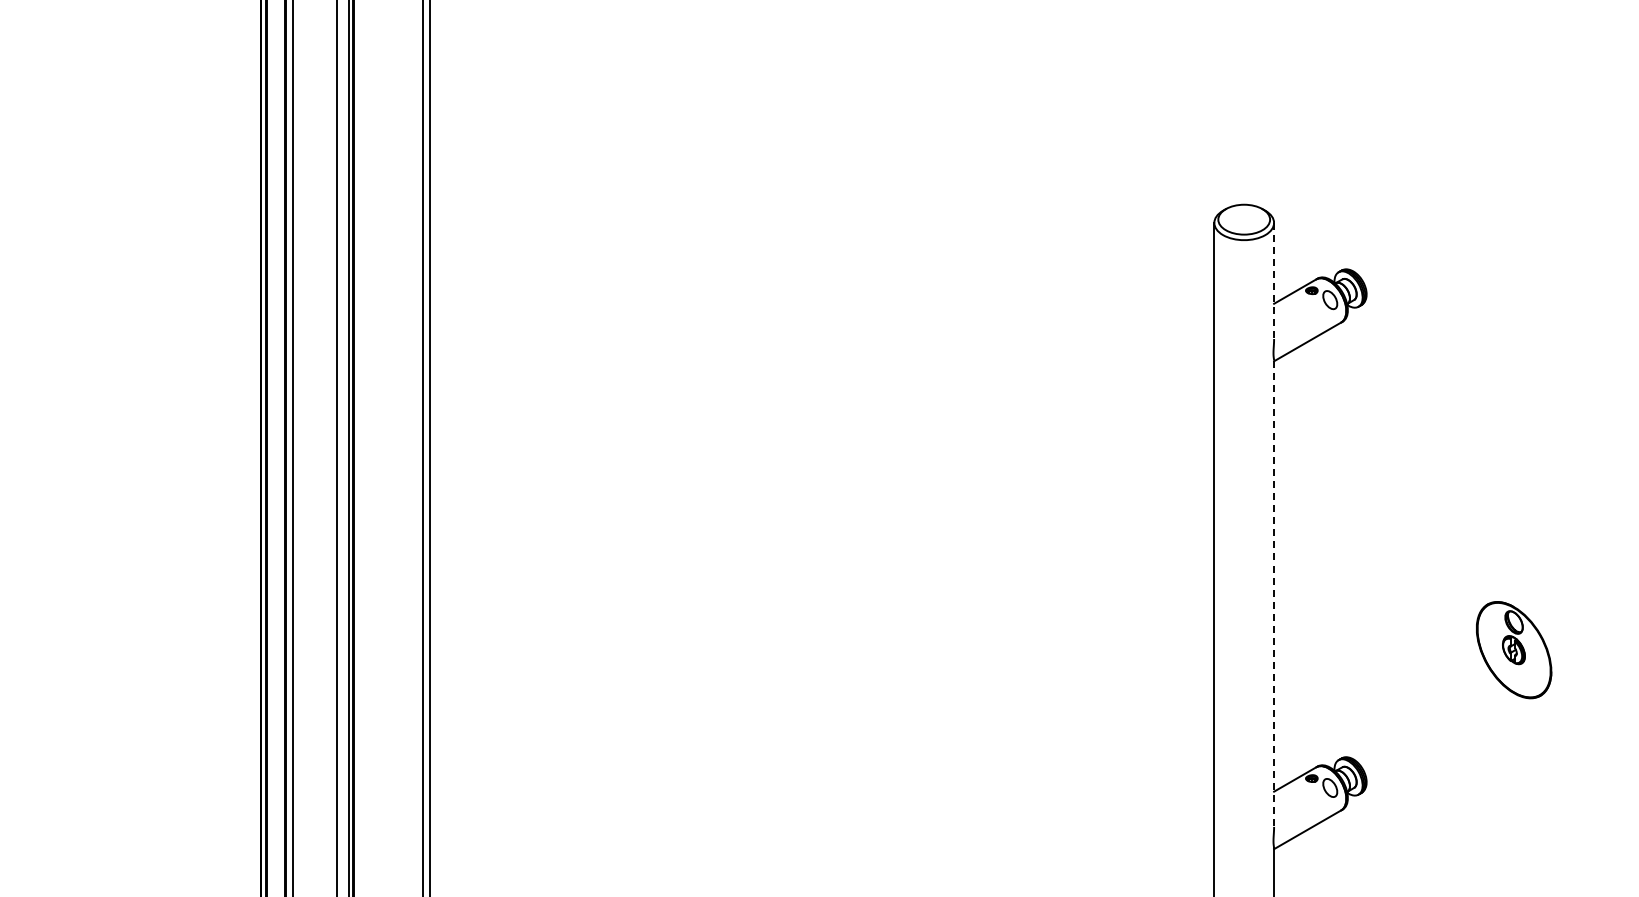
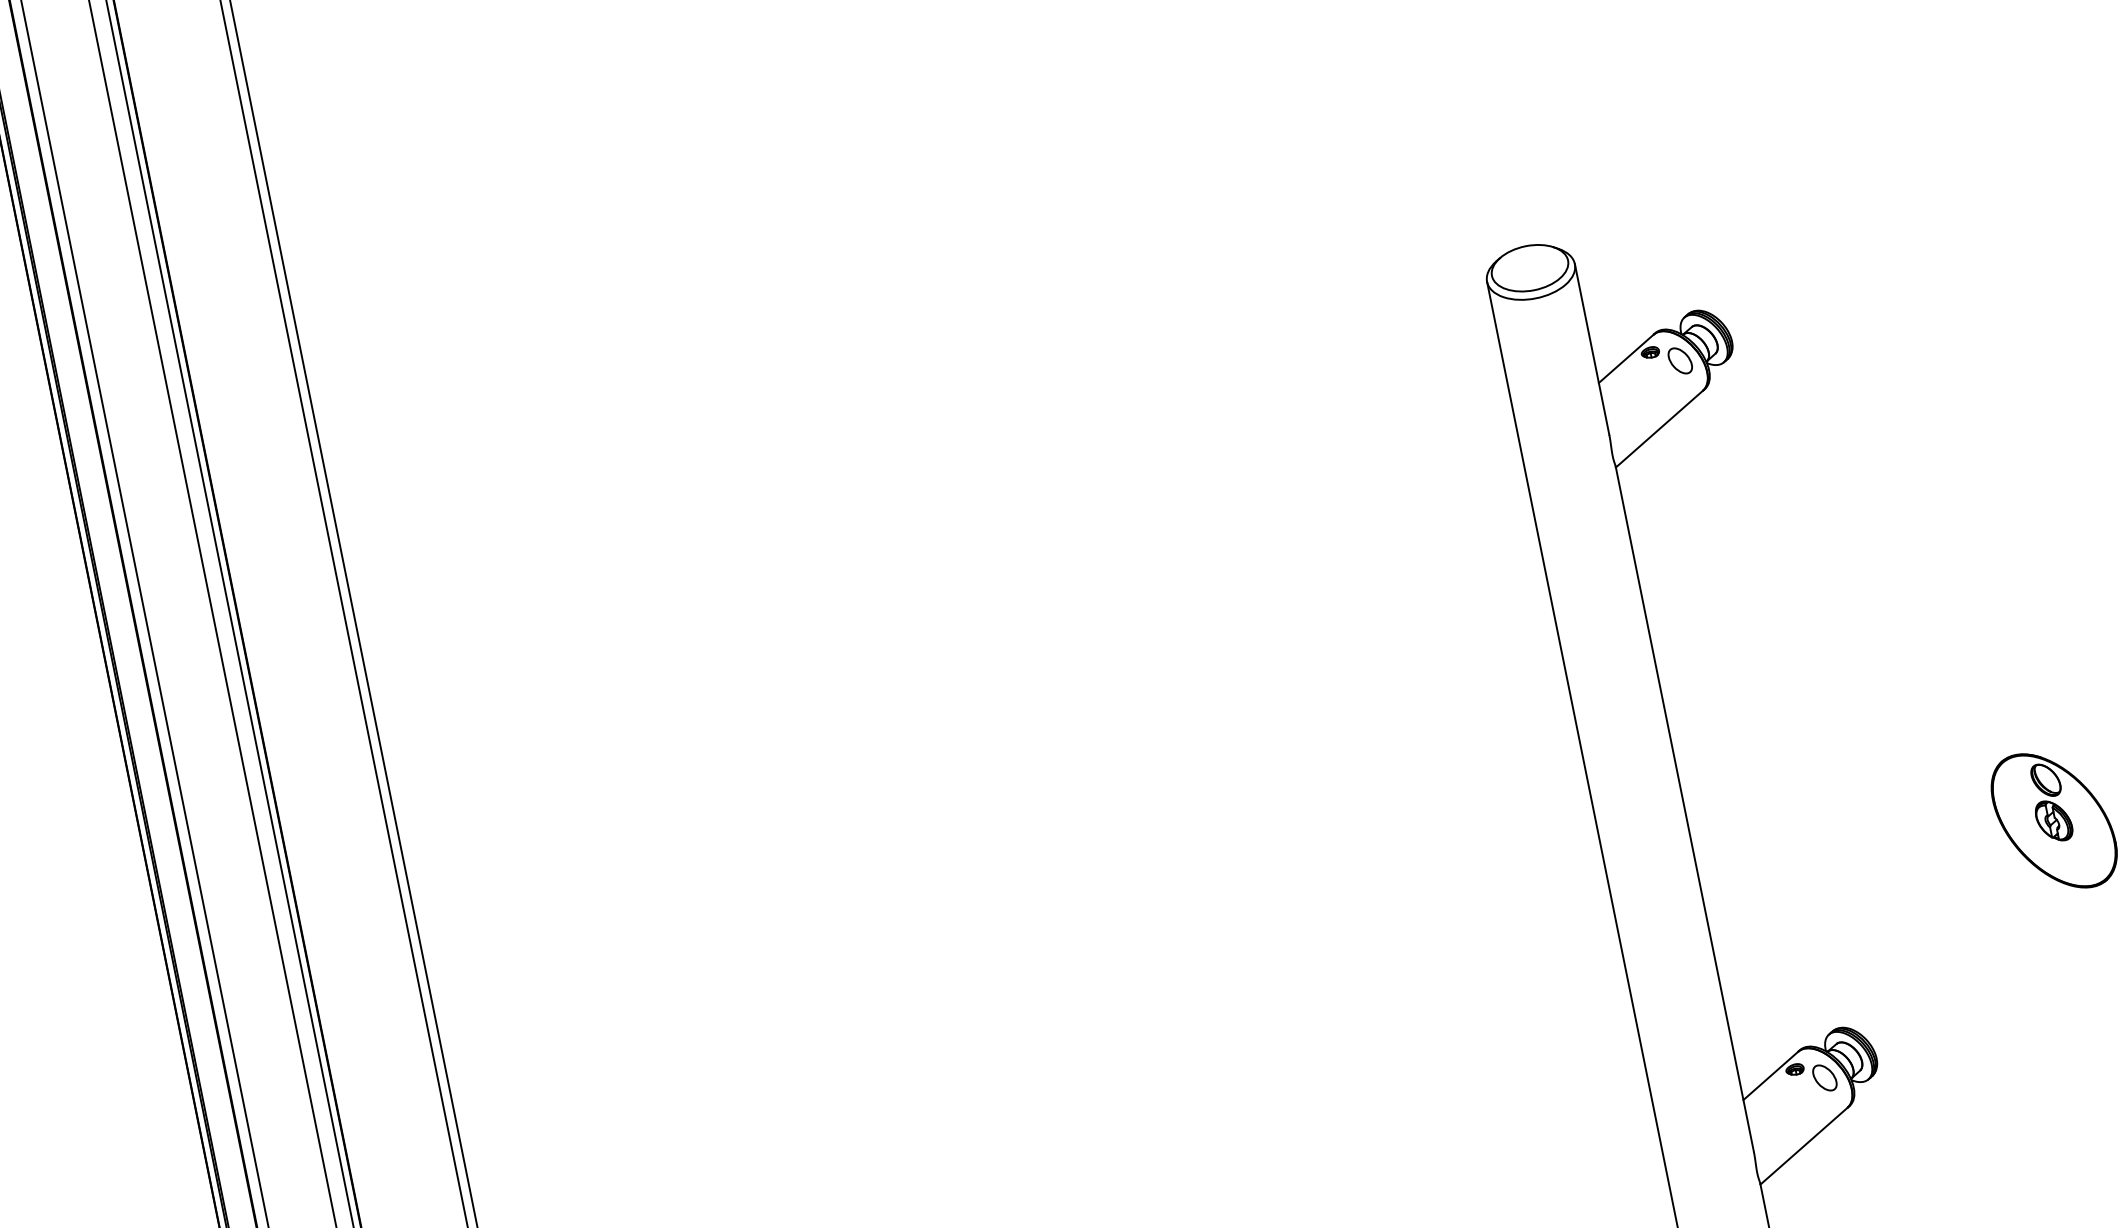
line: (1274, 281) -> (1592, 350), dashed -> solid
line: (1274, 594) -> (1685, 810), dashed -> solid

